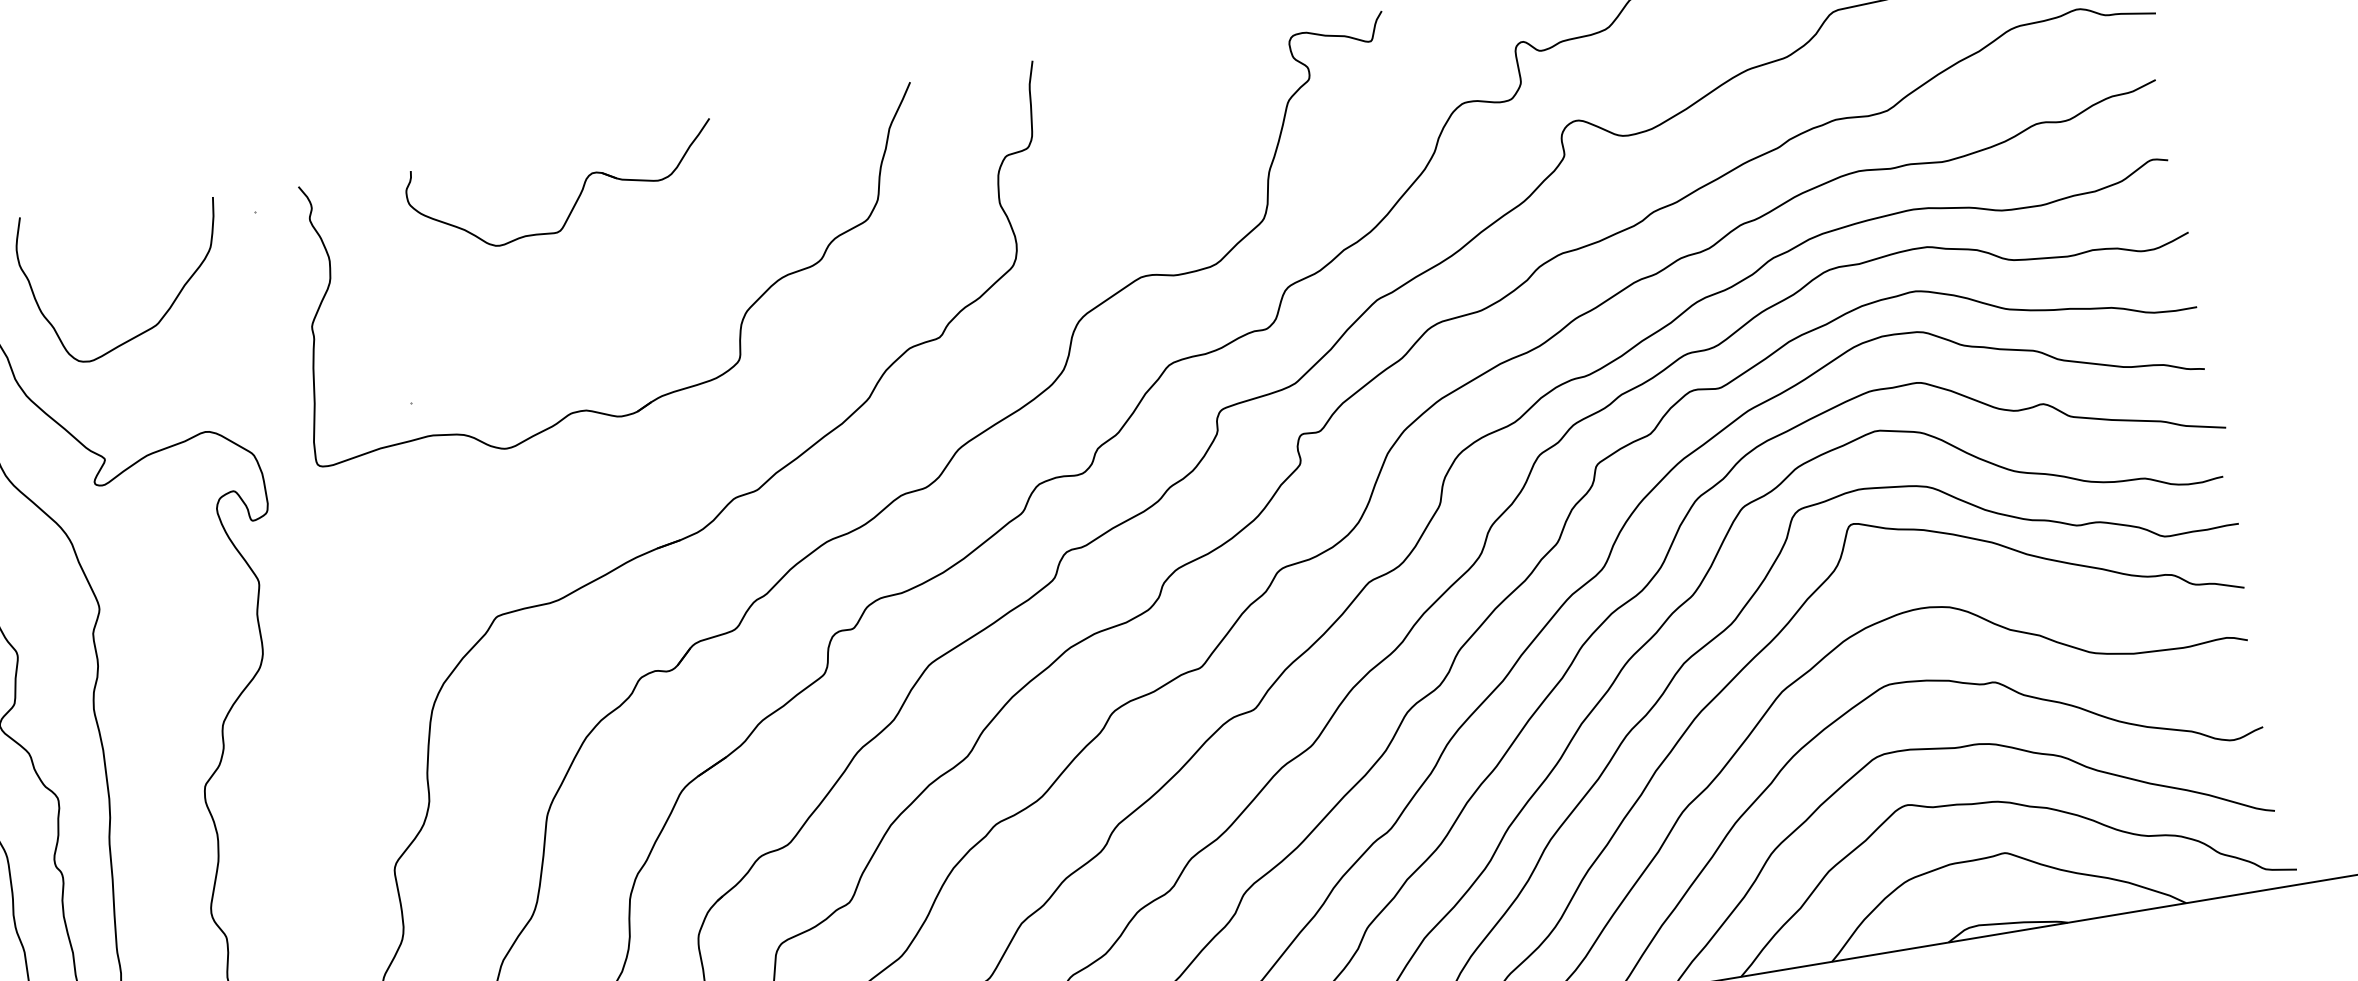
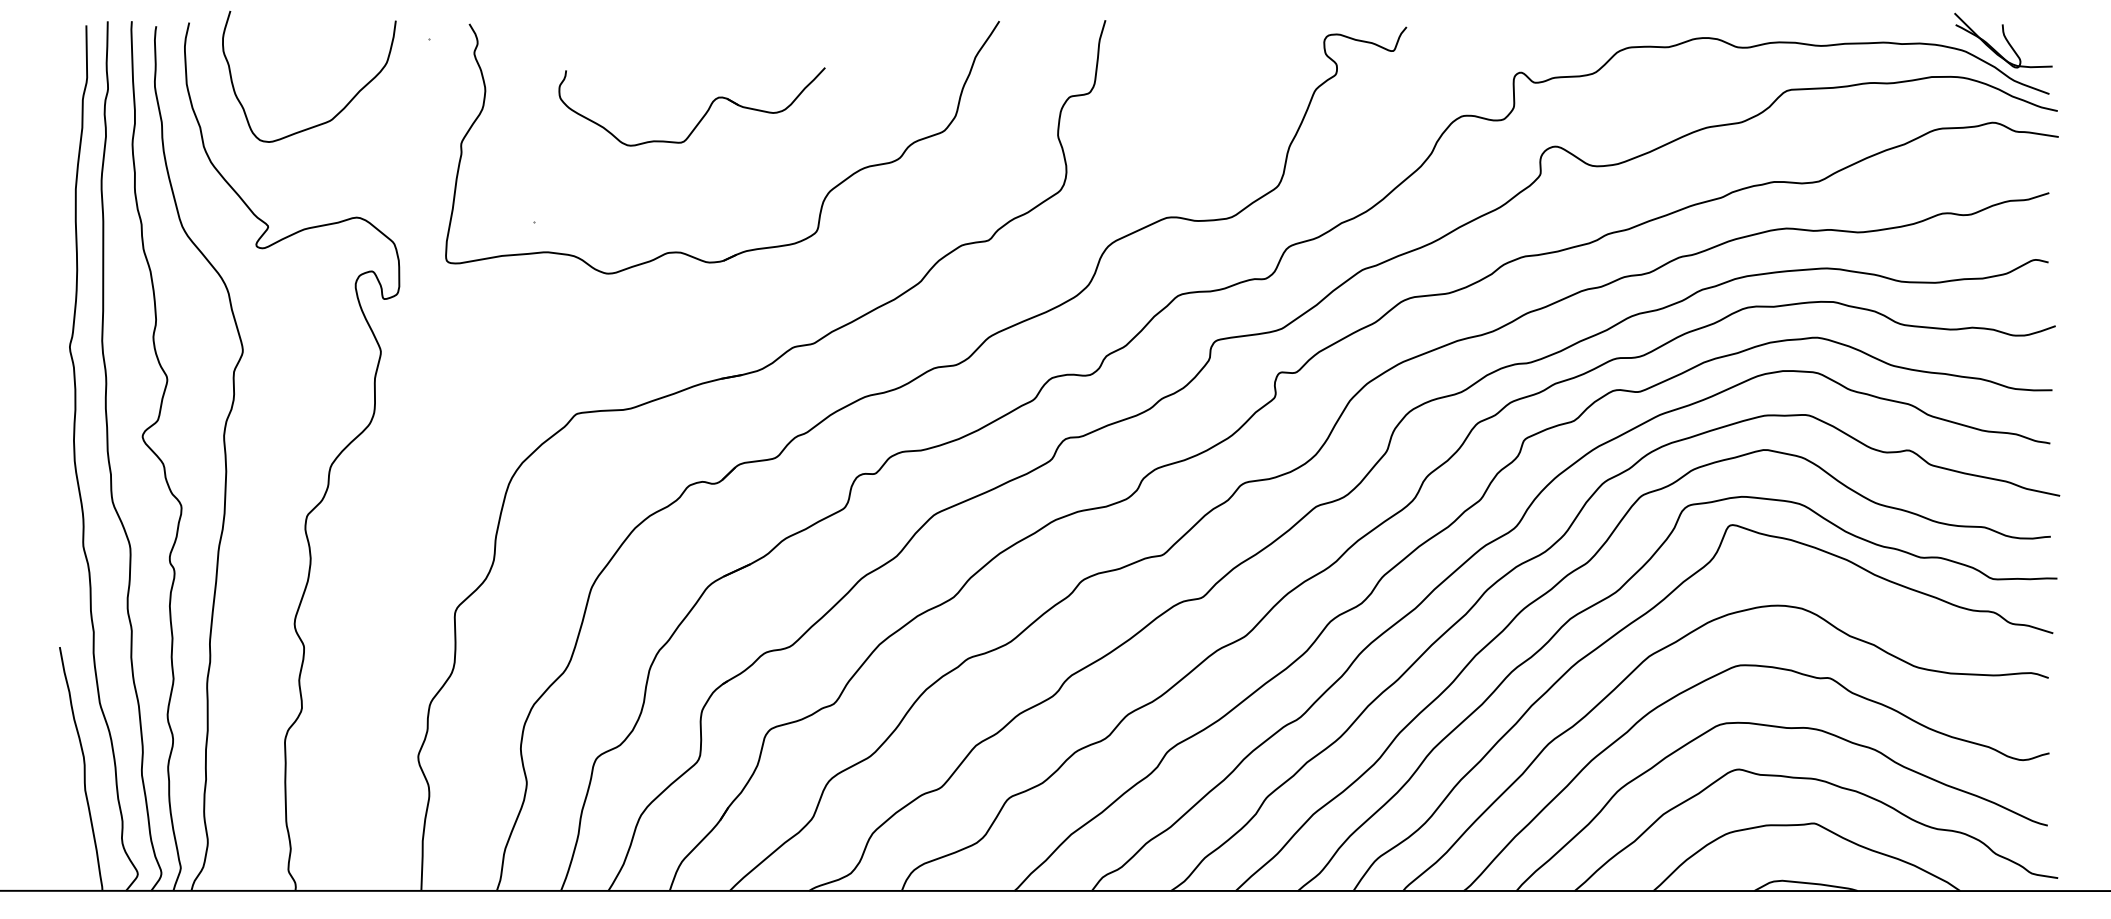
part: (578, 194) -> (704, 113), moved

